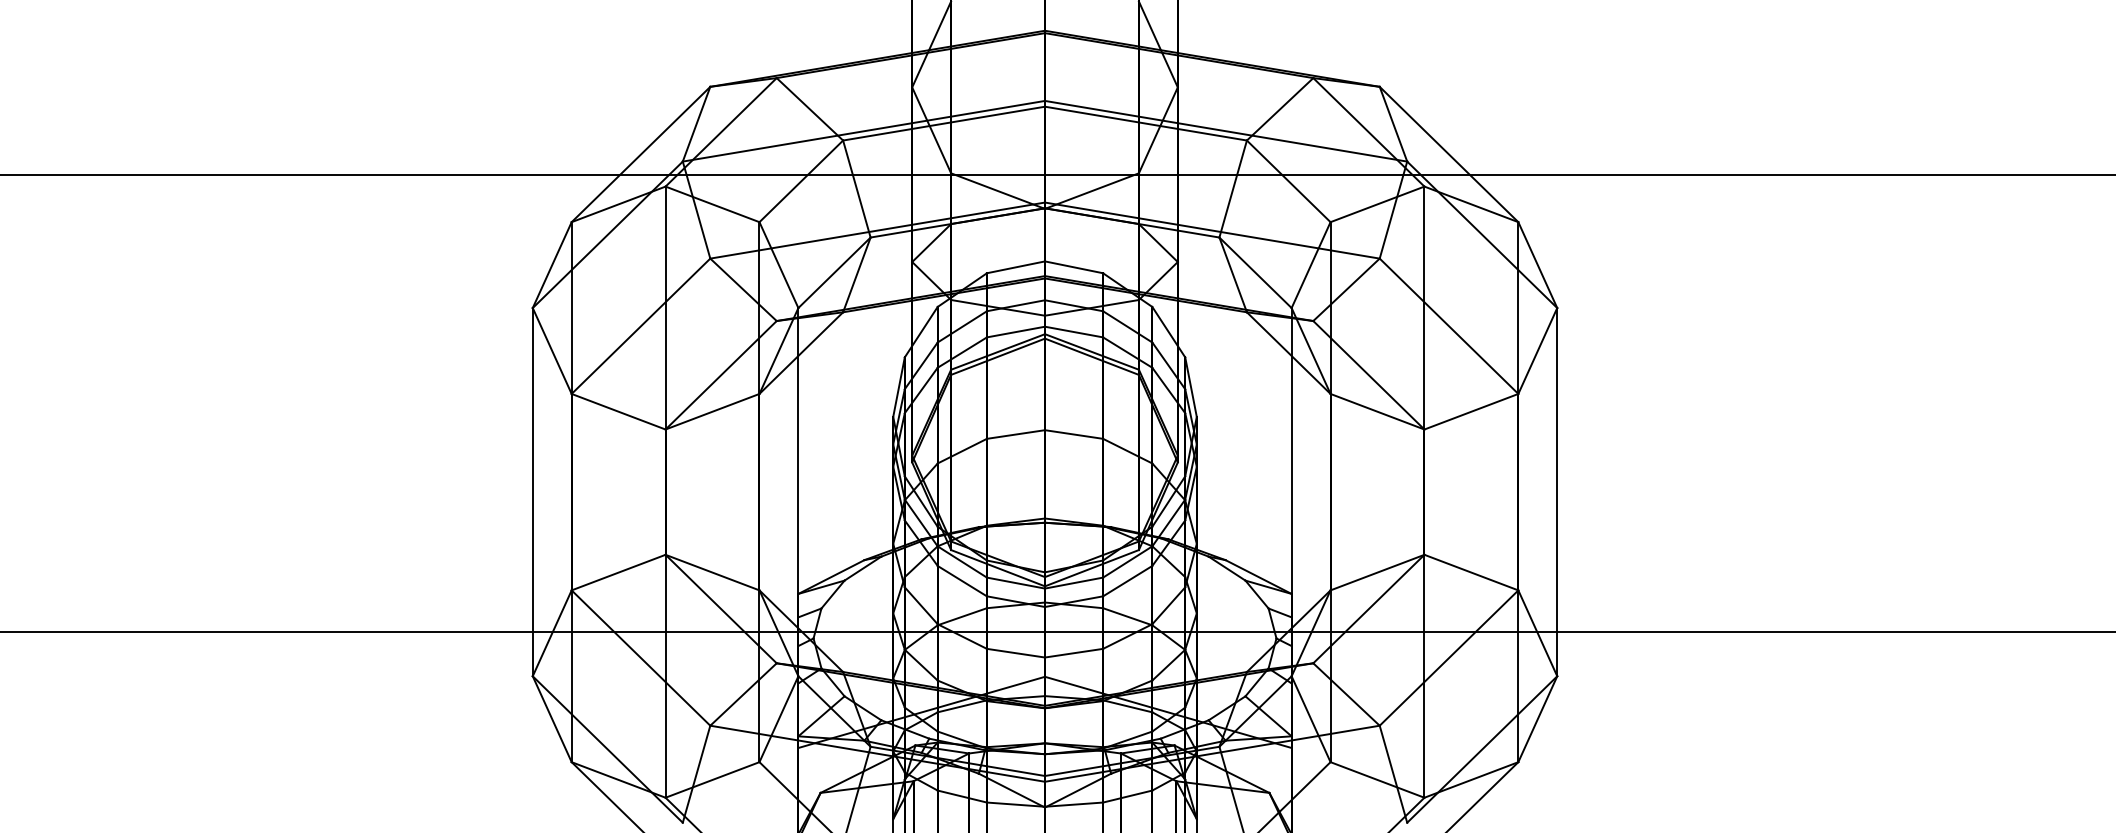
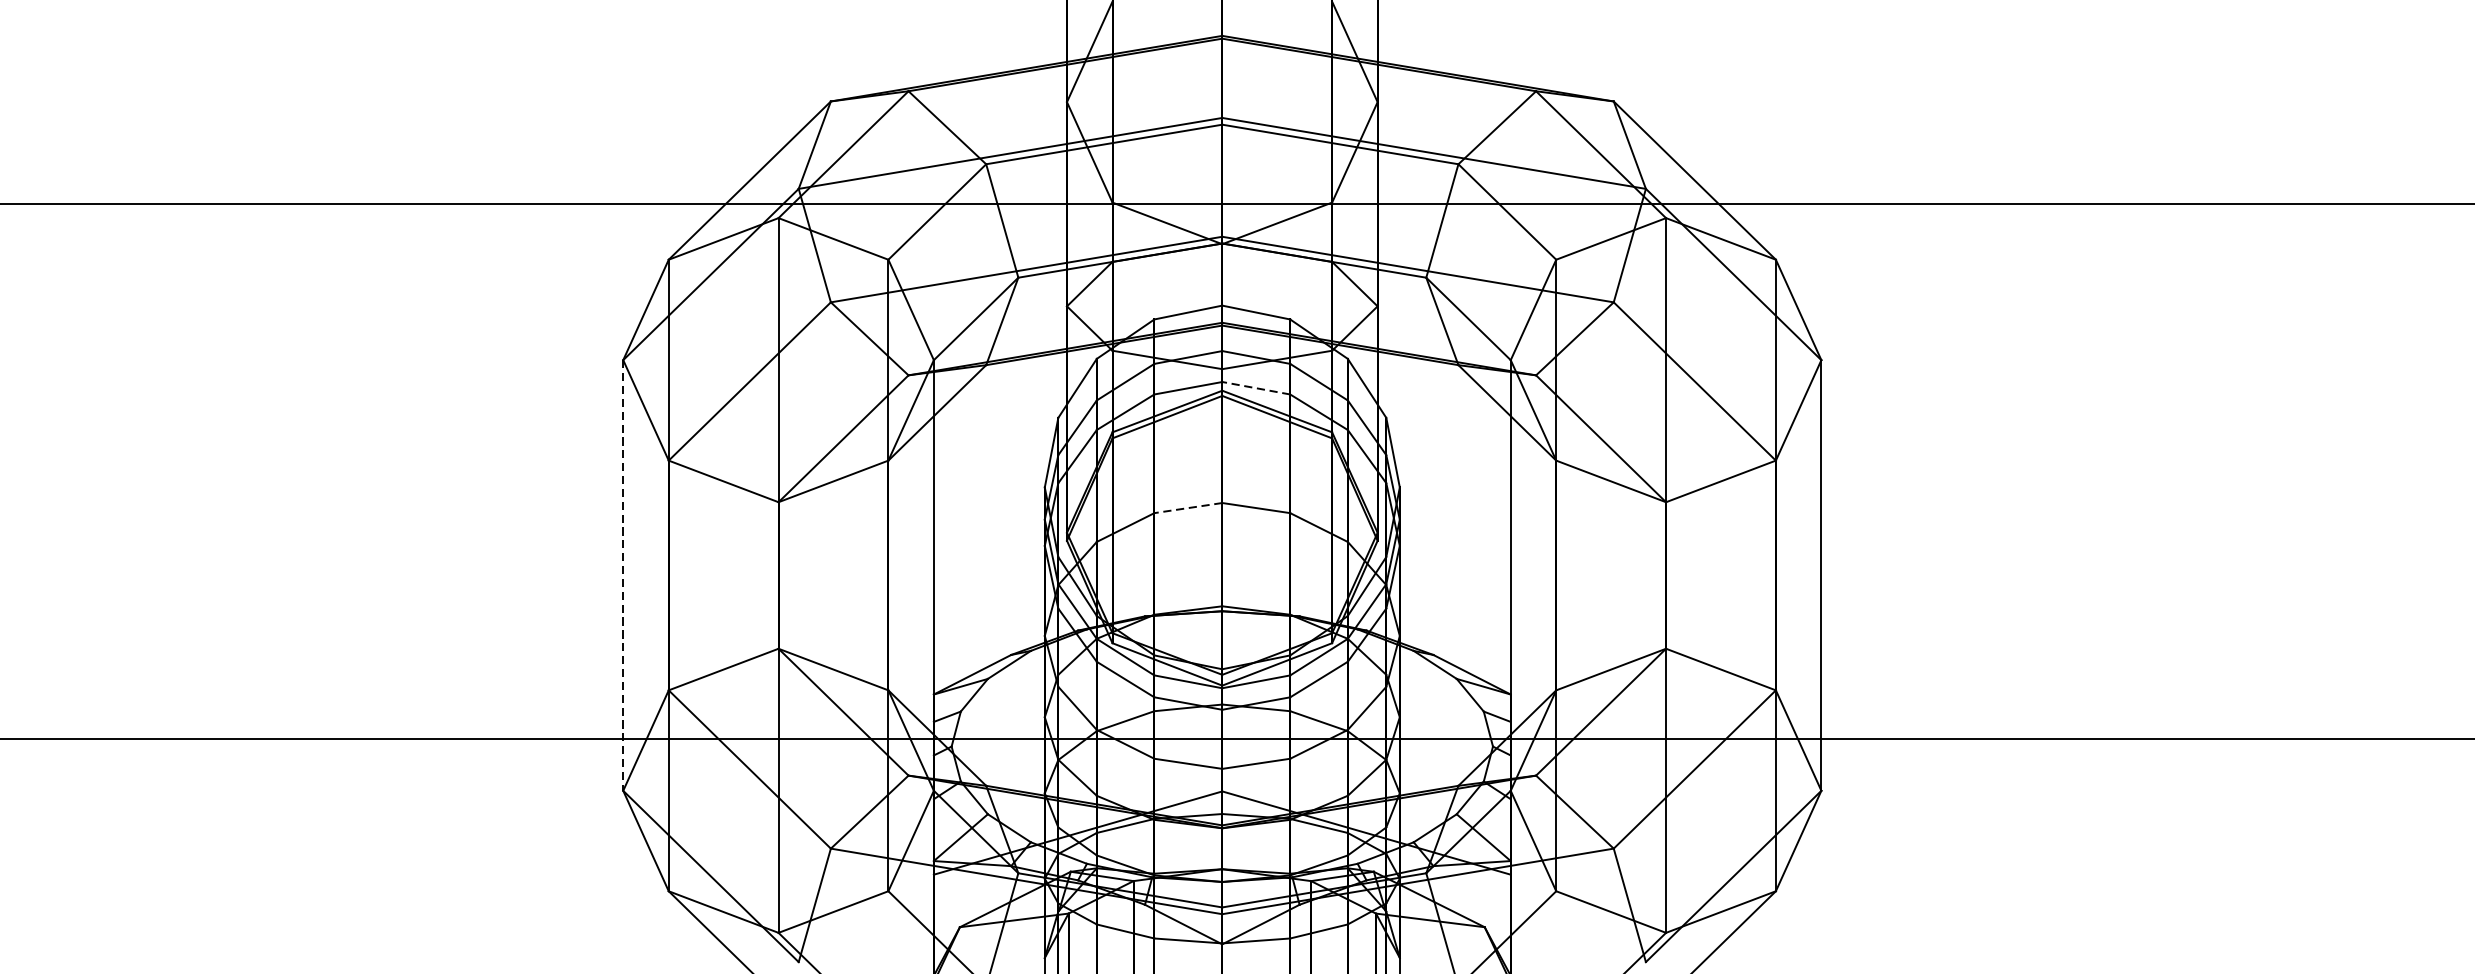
line: (1074, 332) -> (1256, 388), solid -> dashed
line: (1015, 434) -> (1187, 508), solid -> dashed
line: (532, 492) -> (622, 575), solid -> dashed

